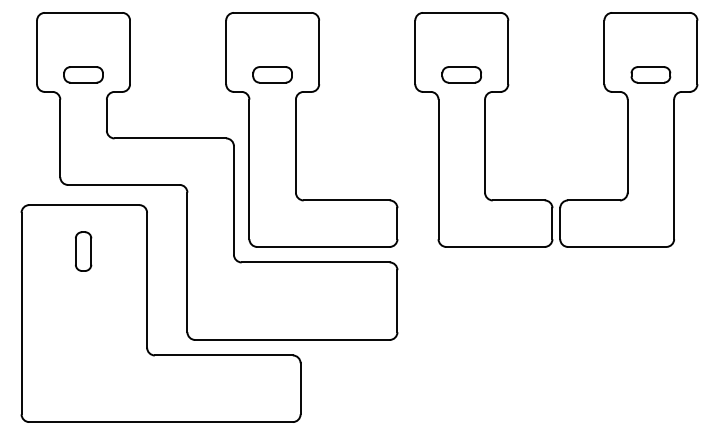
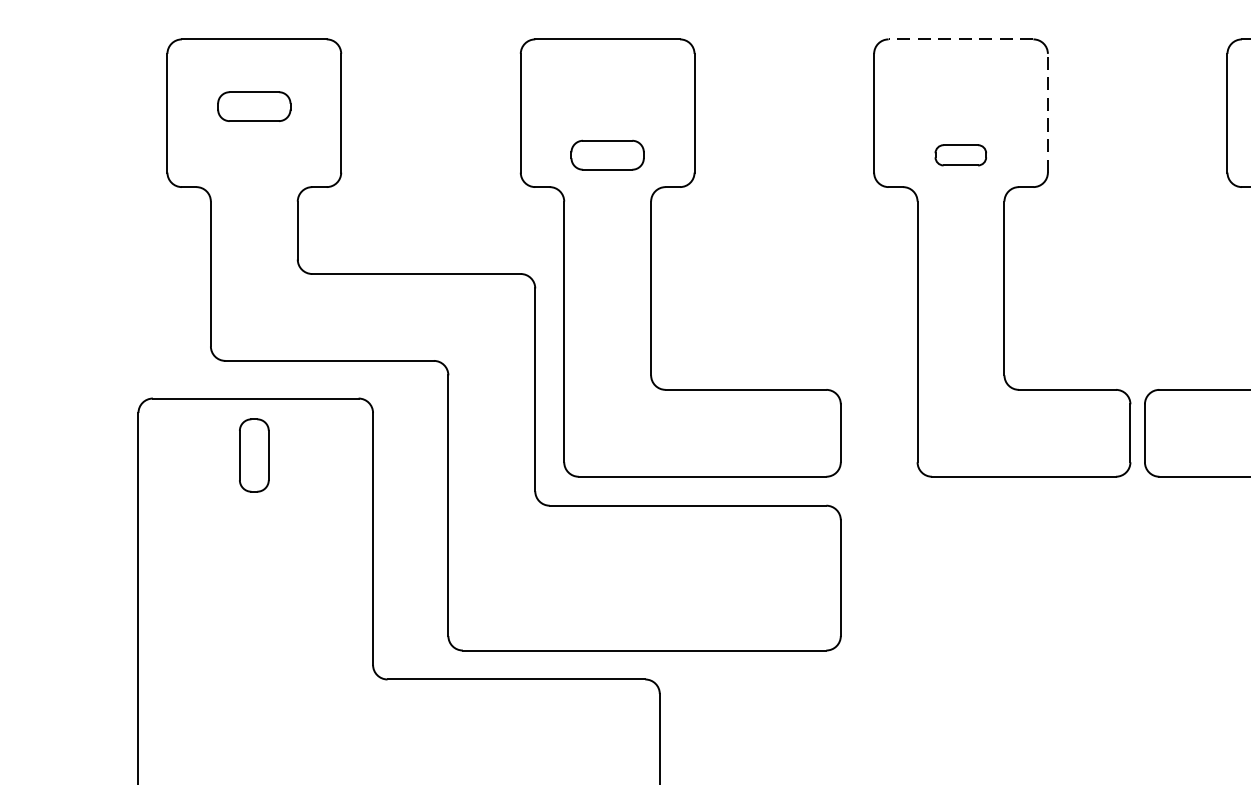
line: (461, 12) -> (960, 38), solid -> dashed
line: (508, 52) -> (1048, 113), solid -> dashed
part: (83, 74) -> (254, 105), moved
part: (461, 74) -> (960, 154), size x0.7
part: (83, 251) -> (254, 455), moved

